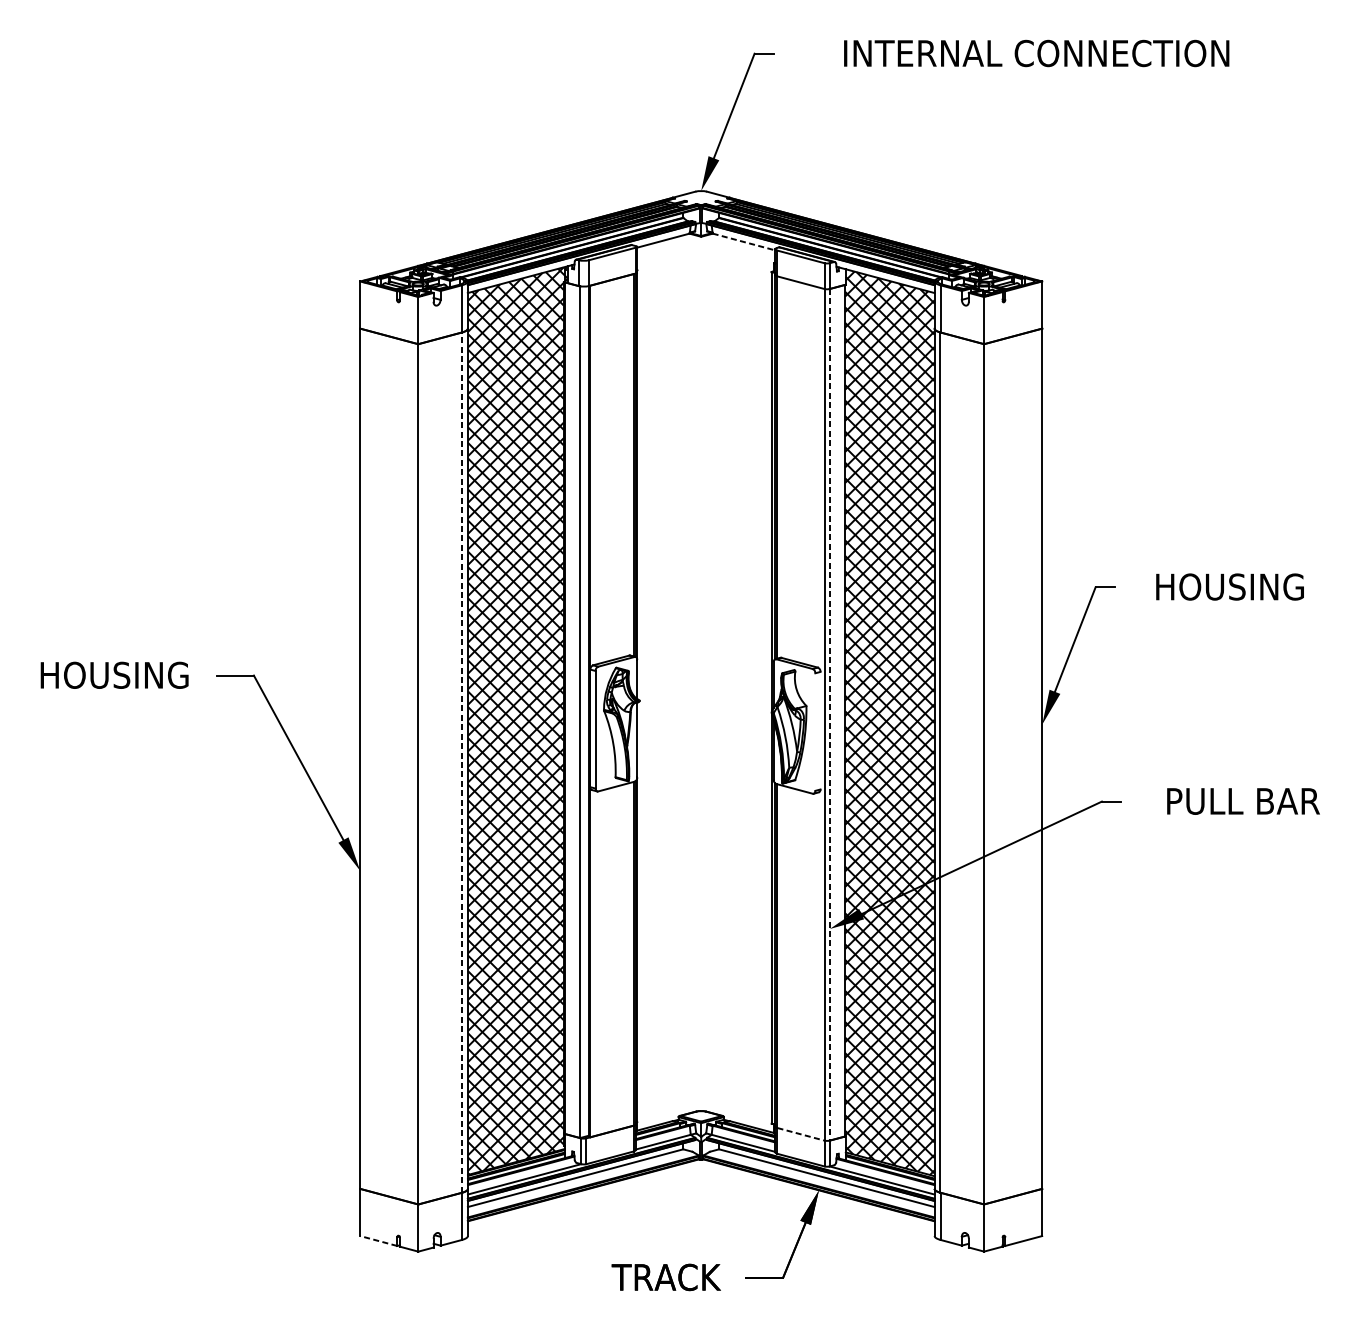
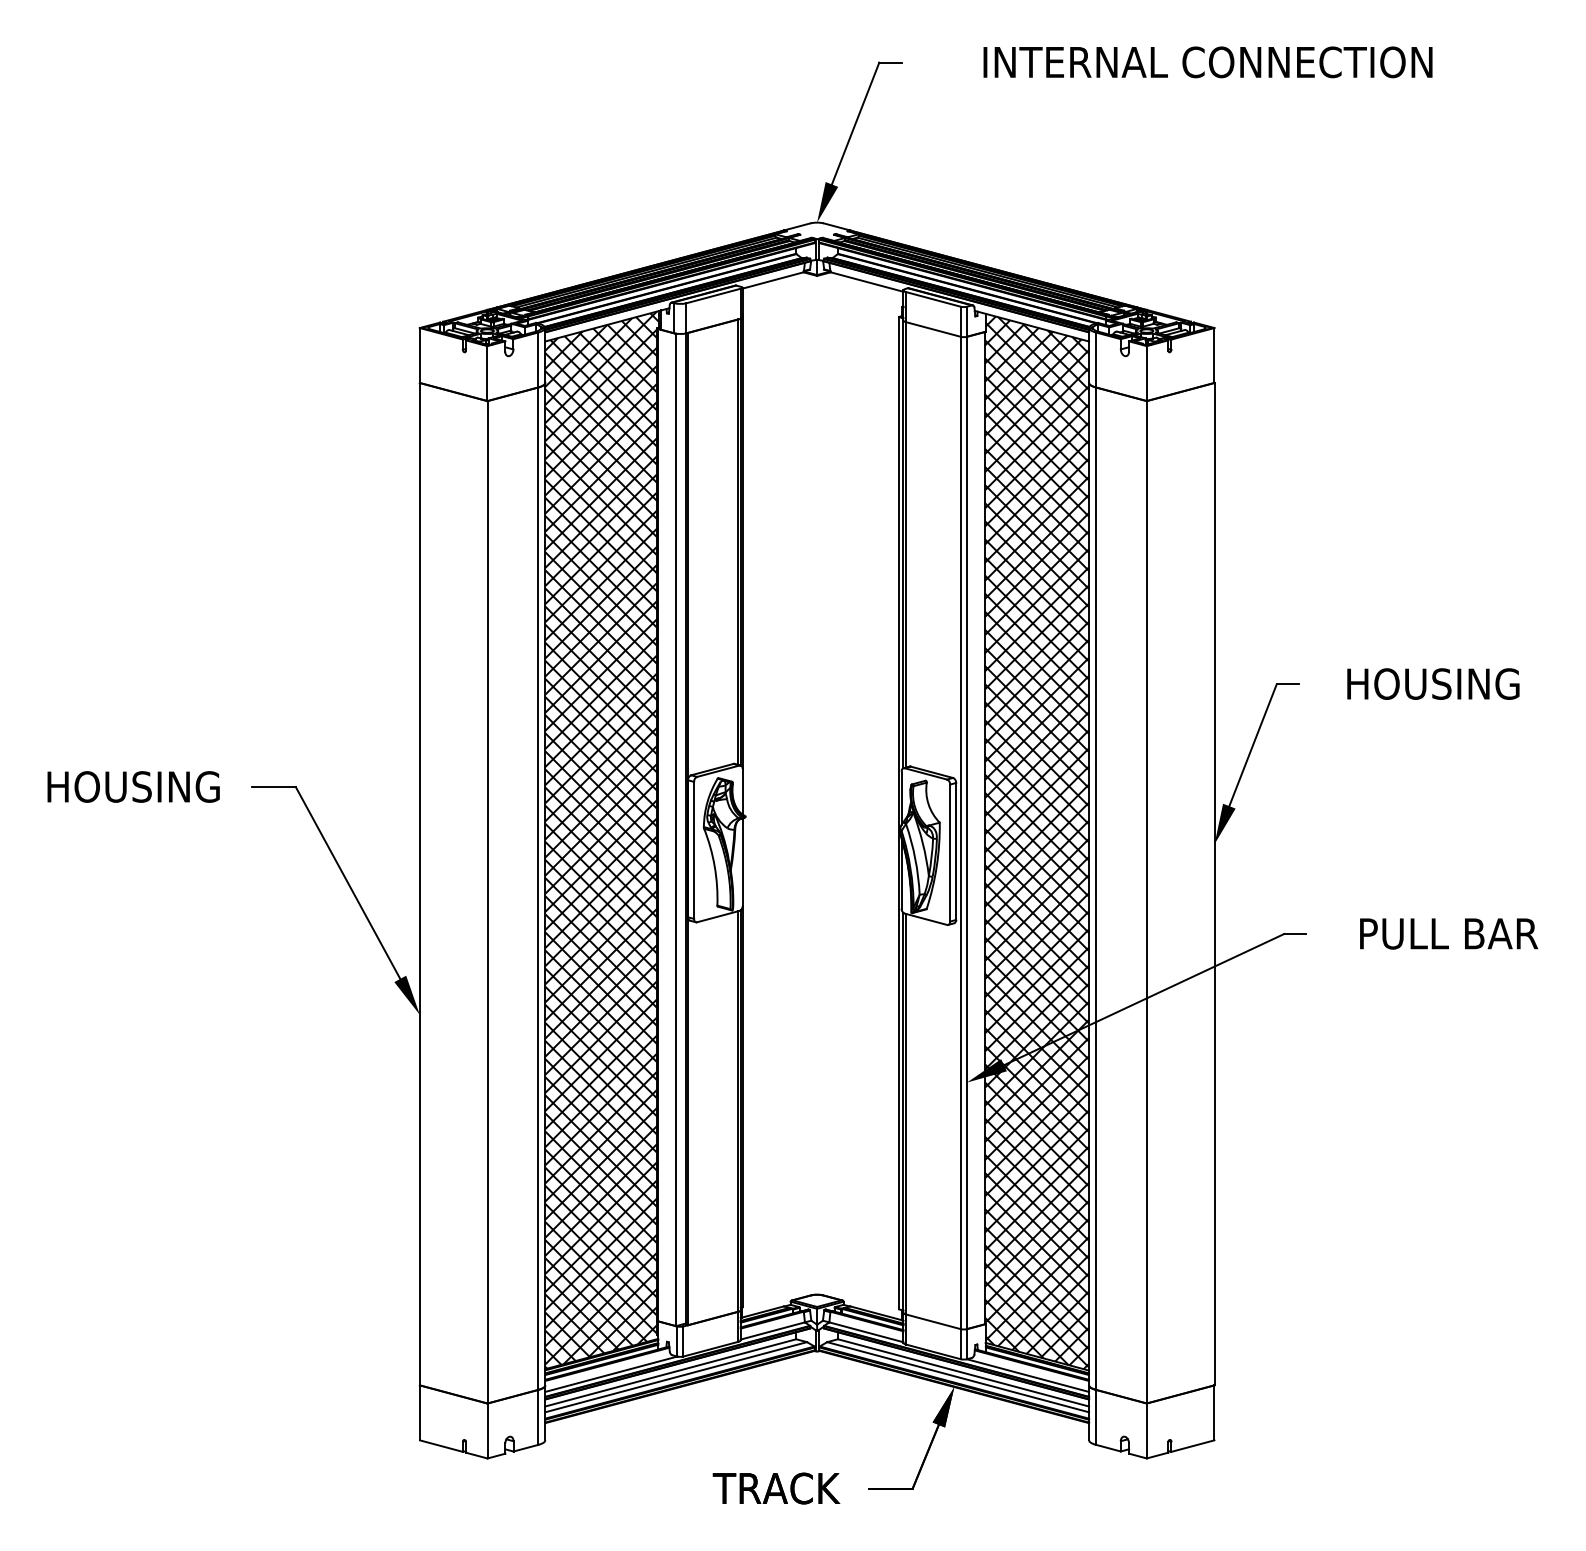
line: (743, 242) -> (866, 282), dashed -> solid
line: (829, 715) -> (966, 833), dashed -> solid
line: (820, 729) -> (956, 850), added
line: (815, 731) -> (950, 852), added
line: (462, 762) -> (538, 888), dashed -> solid
line: (801, 1134) -> (933, 1321), dashed -> solid
line: (580, 1182) -> (676, 1377), added
line: (822, 1182) -> (958, 1377), added
line: (378, 1241) -> (441, 1446), dashed -> solid

